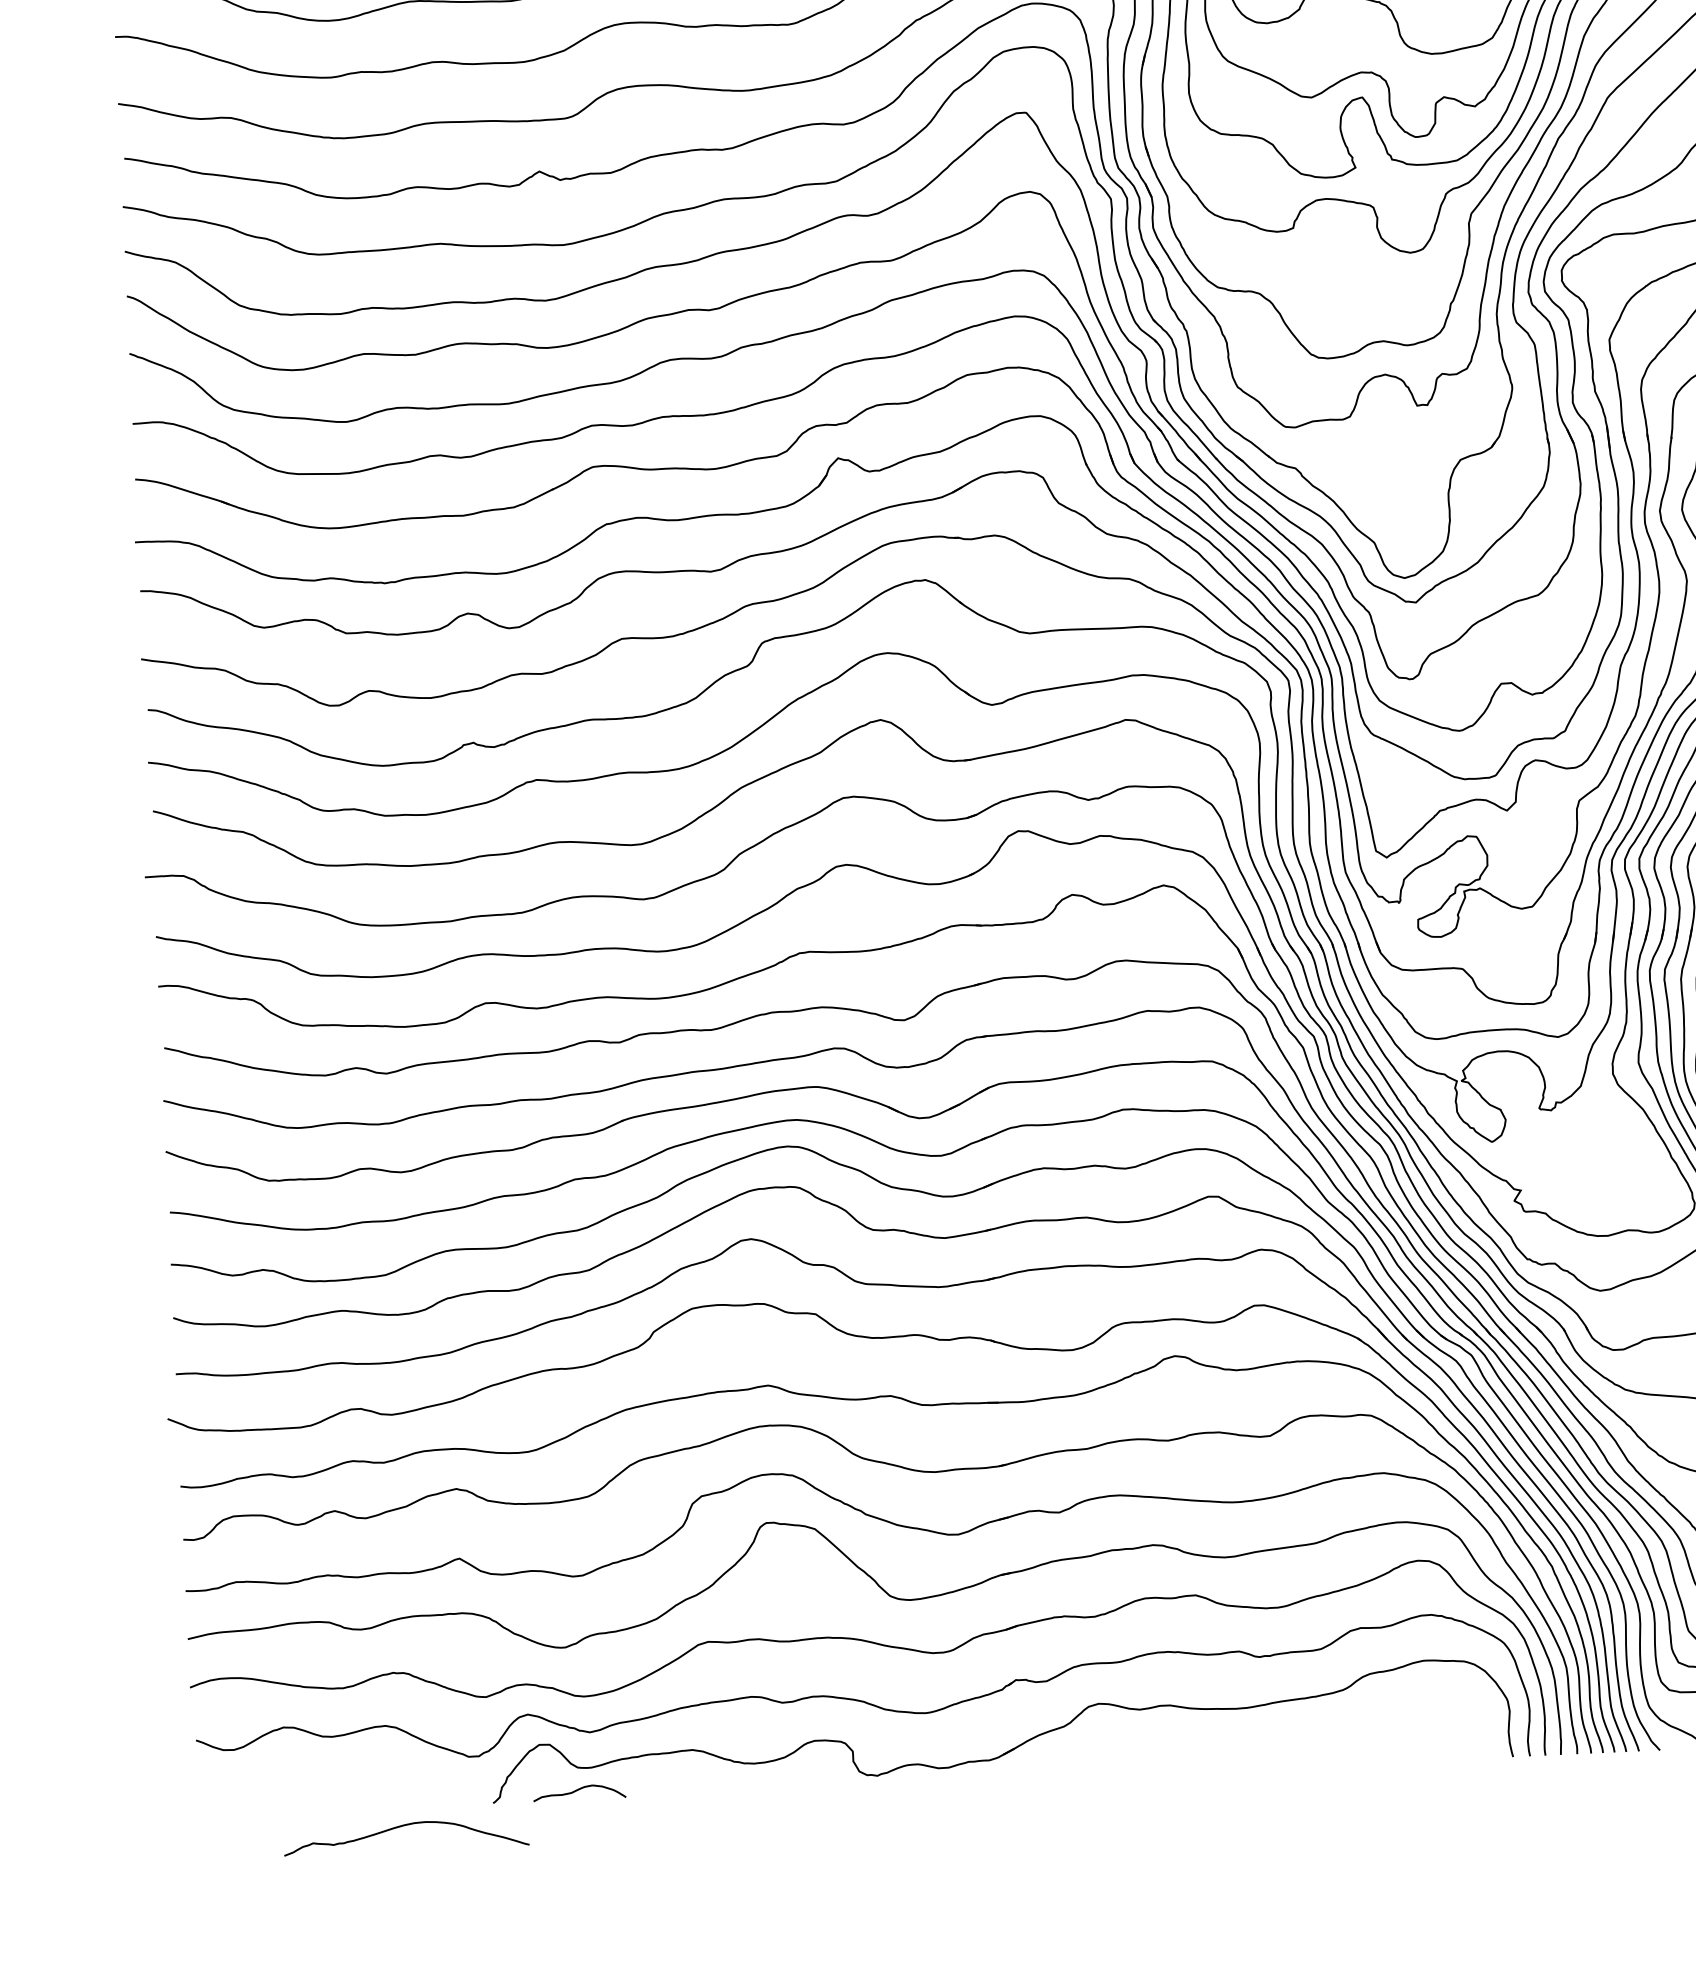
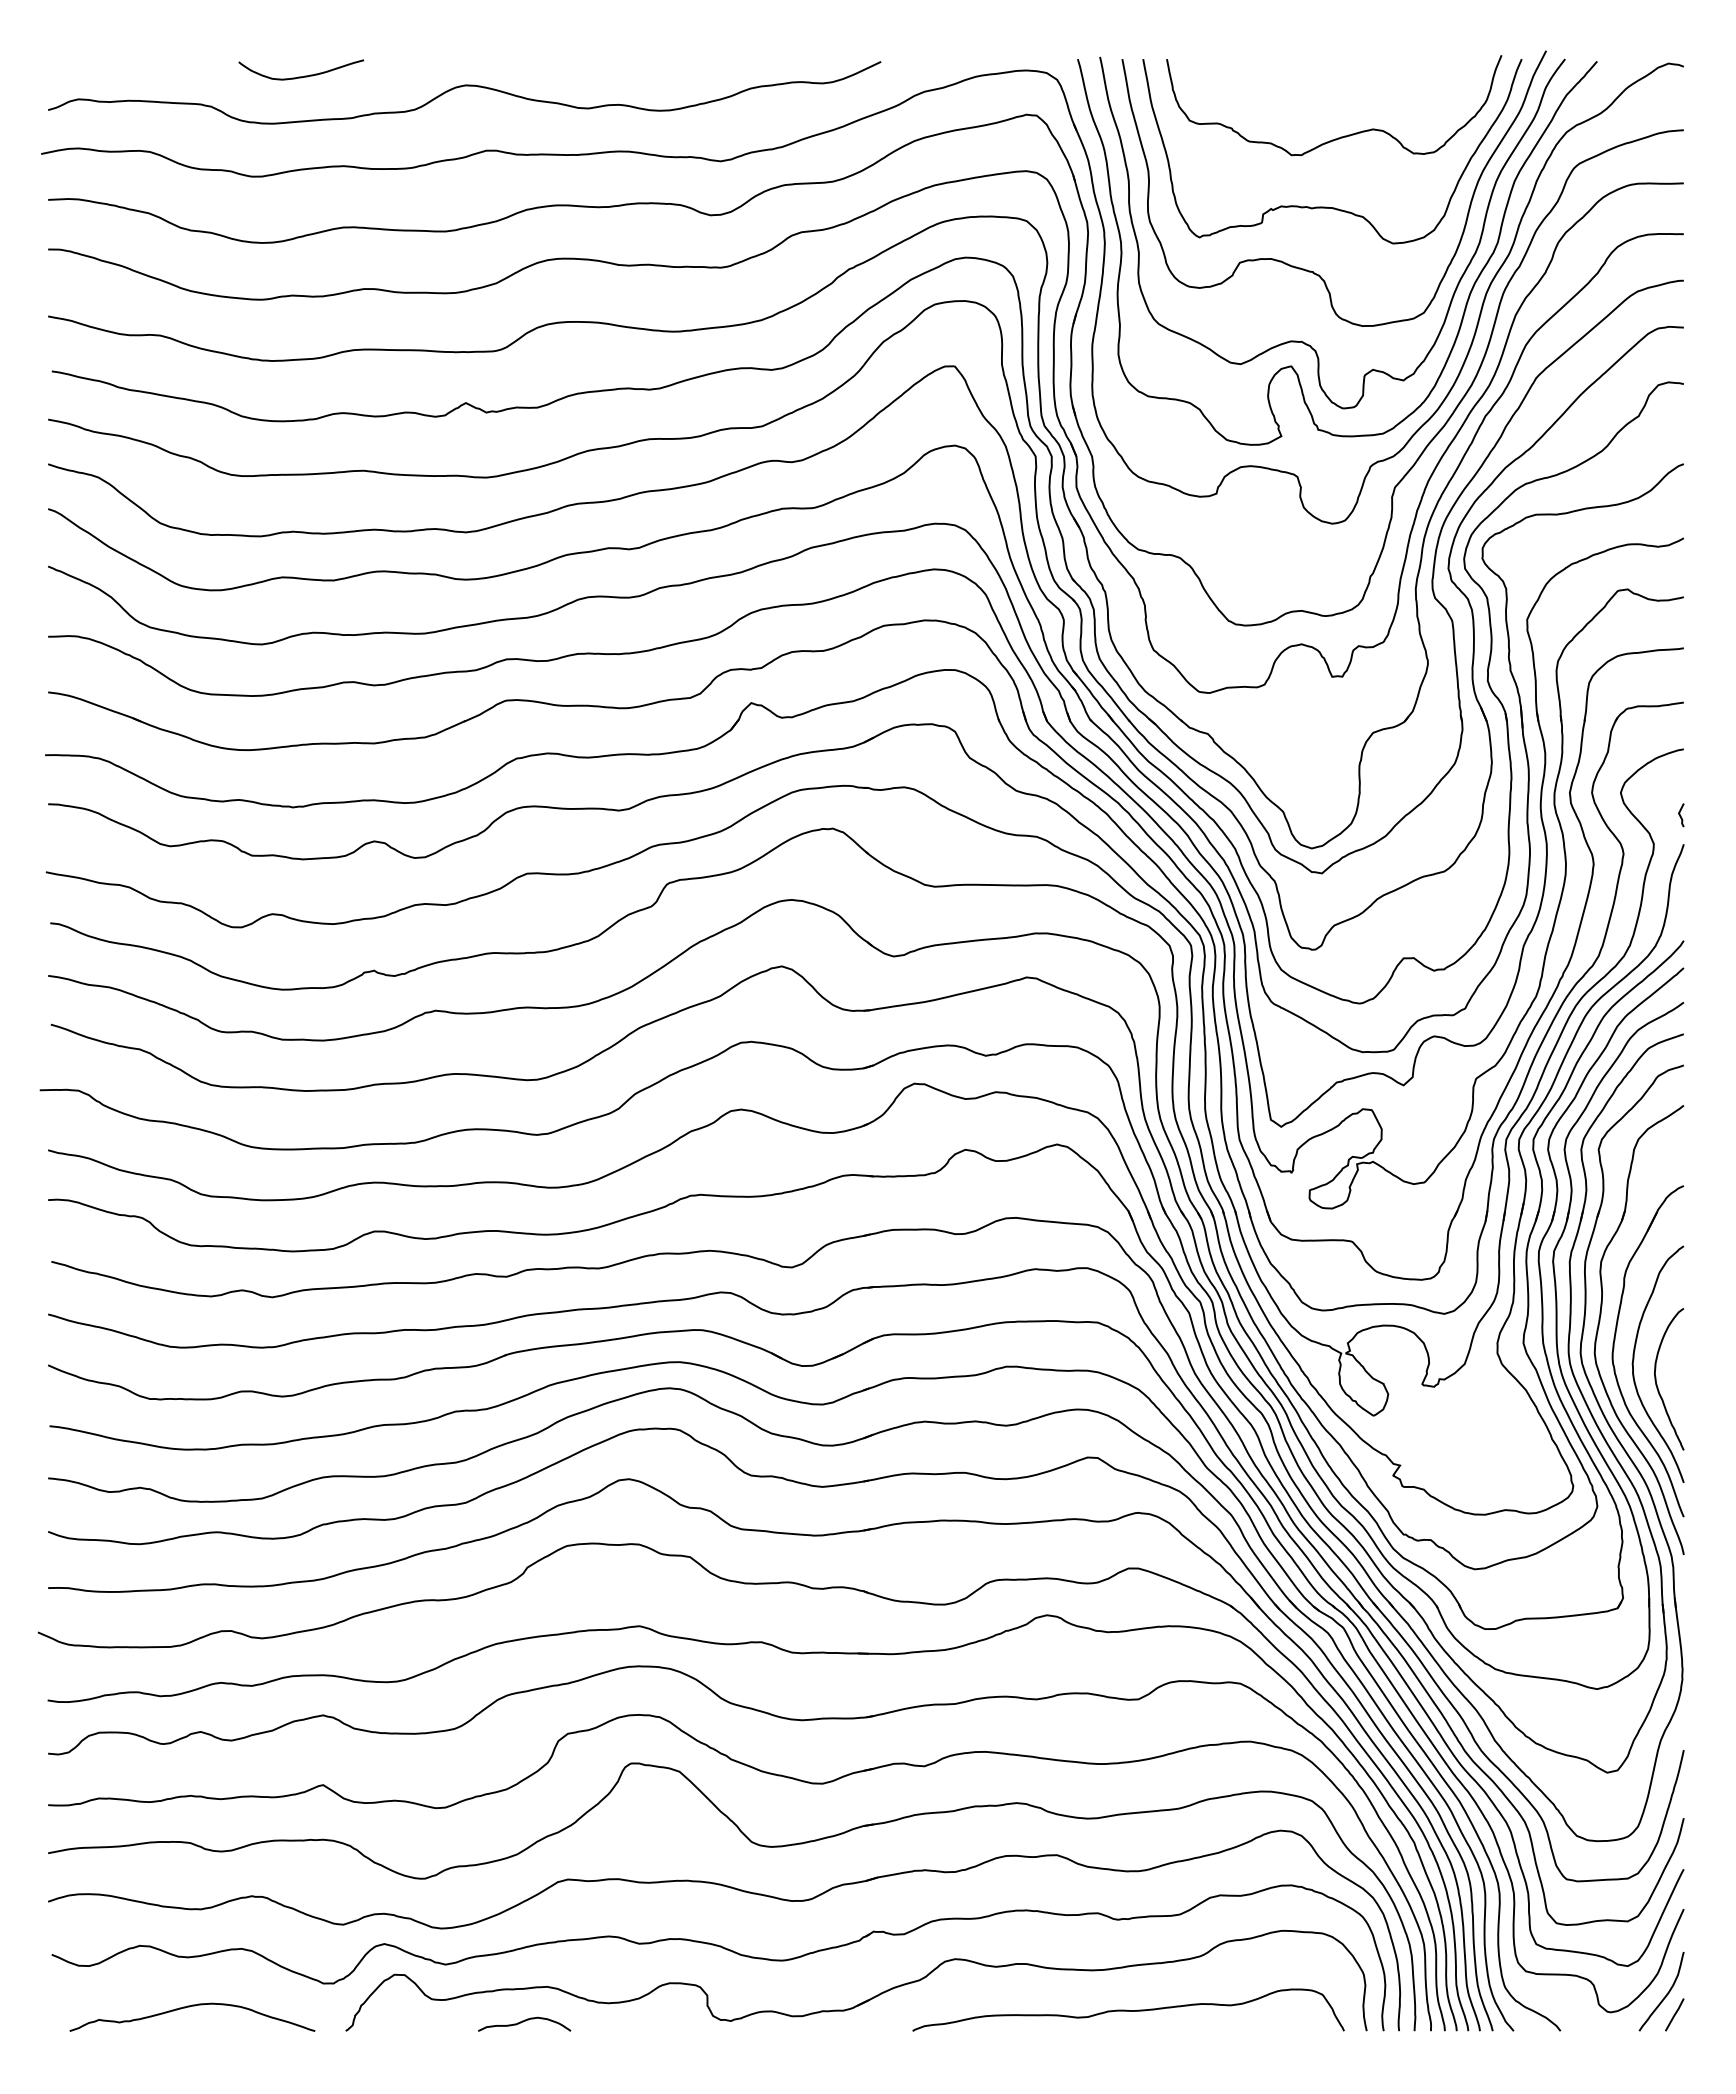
curve: (1274, 1747) -> (1128, 2010), added
curve: (578, 1790) -> (523, 2022), moved
curve: (402, 1826) -> (189, 2007), moved

